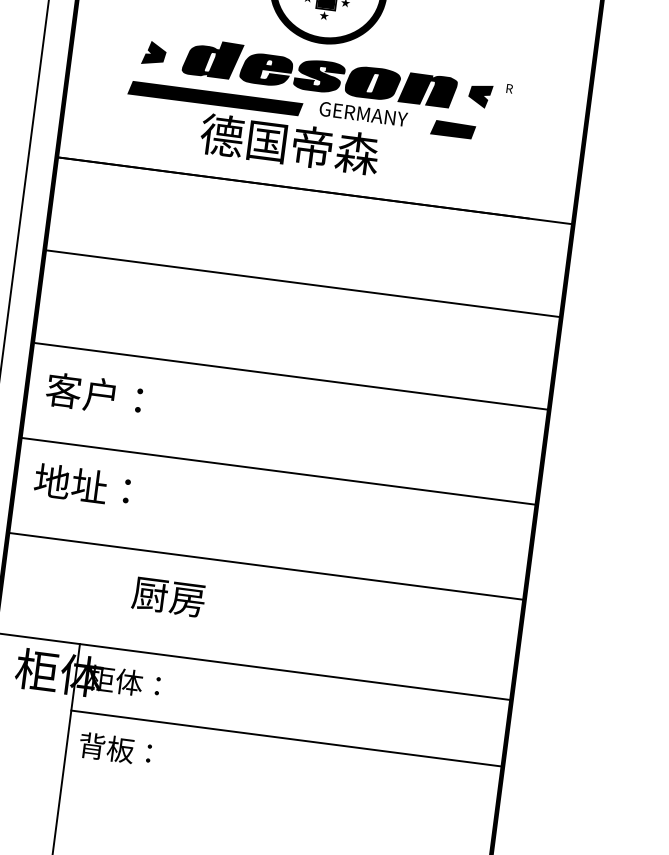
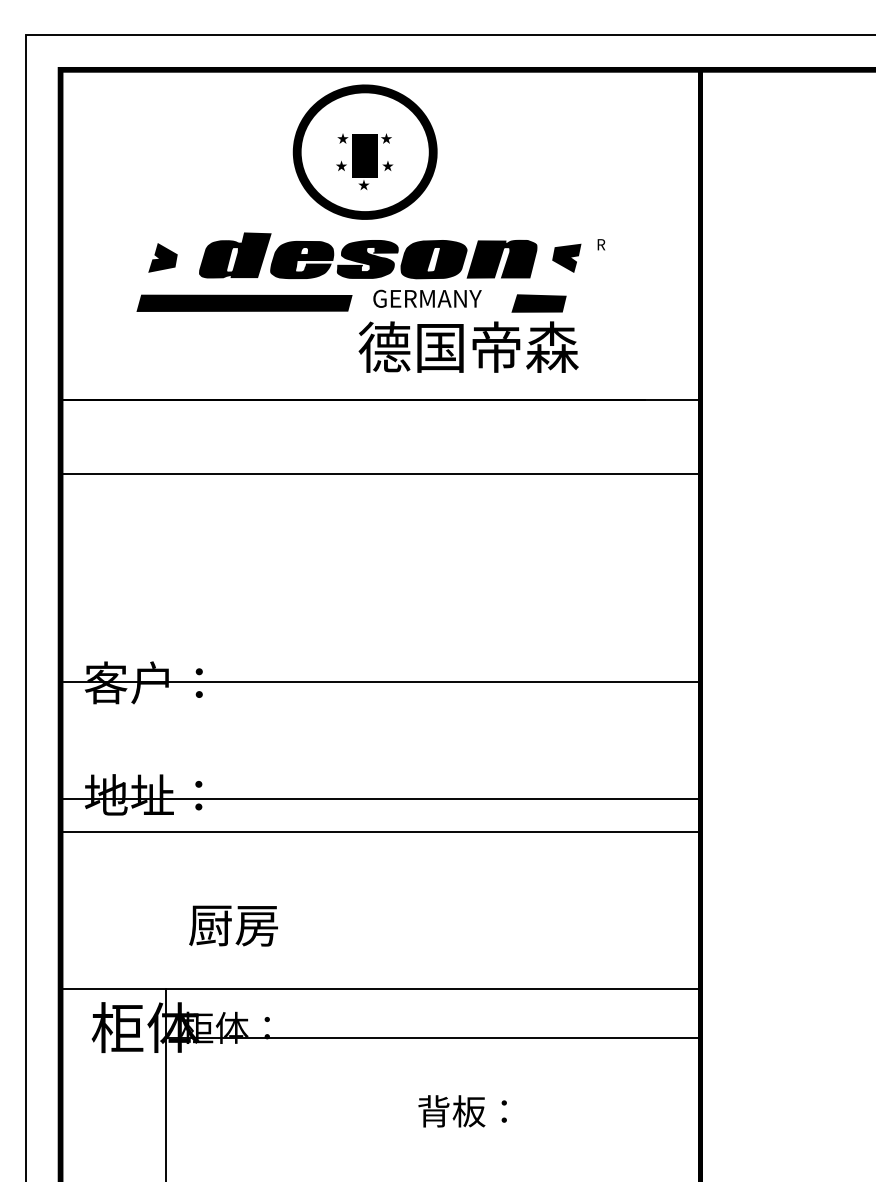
text: (289, 143) -> (468, 346), moved
line: (303, 283) -> (380, 473), moved
line: (292, 376) -> (382, 681), moved
line: (278, 471) -> (380, 799), moved
line: (266, 565) -> (380, 831), moved
text: (168, 596) -> (233, 925), moved
line: (286, 738) -> (432, 1038), moved
text: (115, 749) -> (462, 1111), moved

